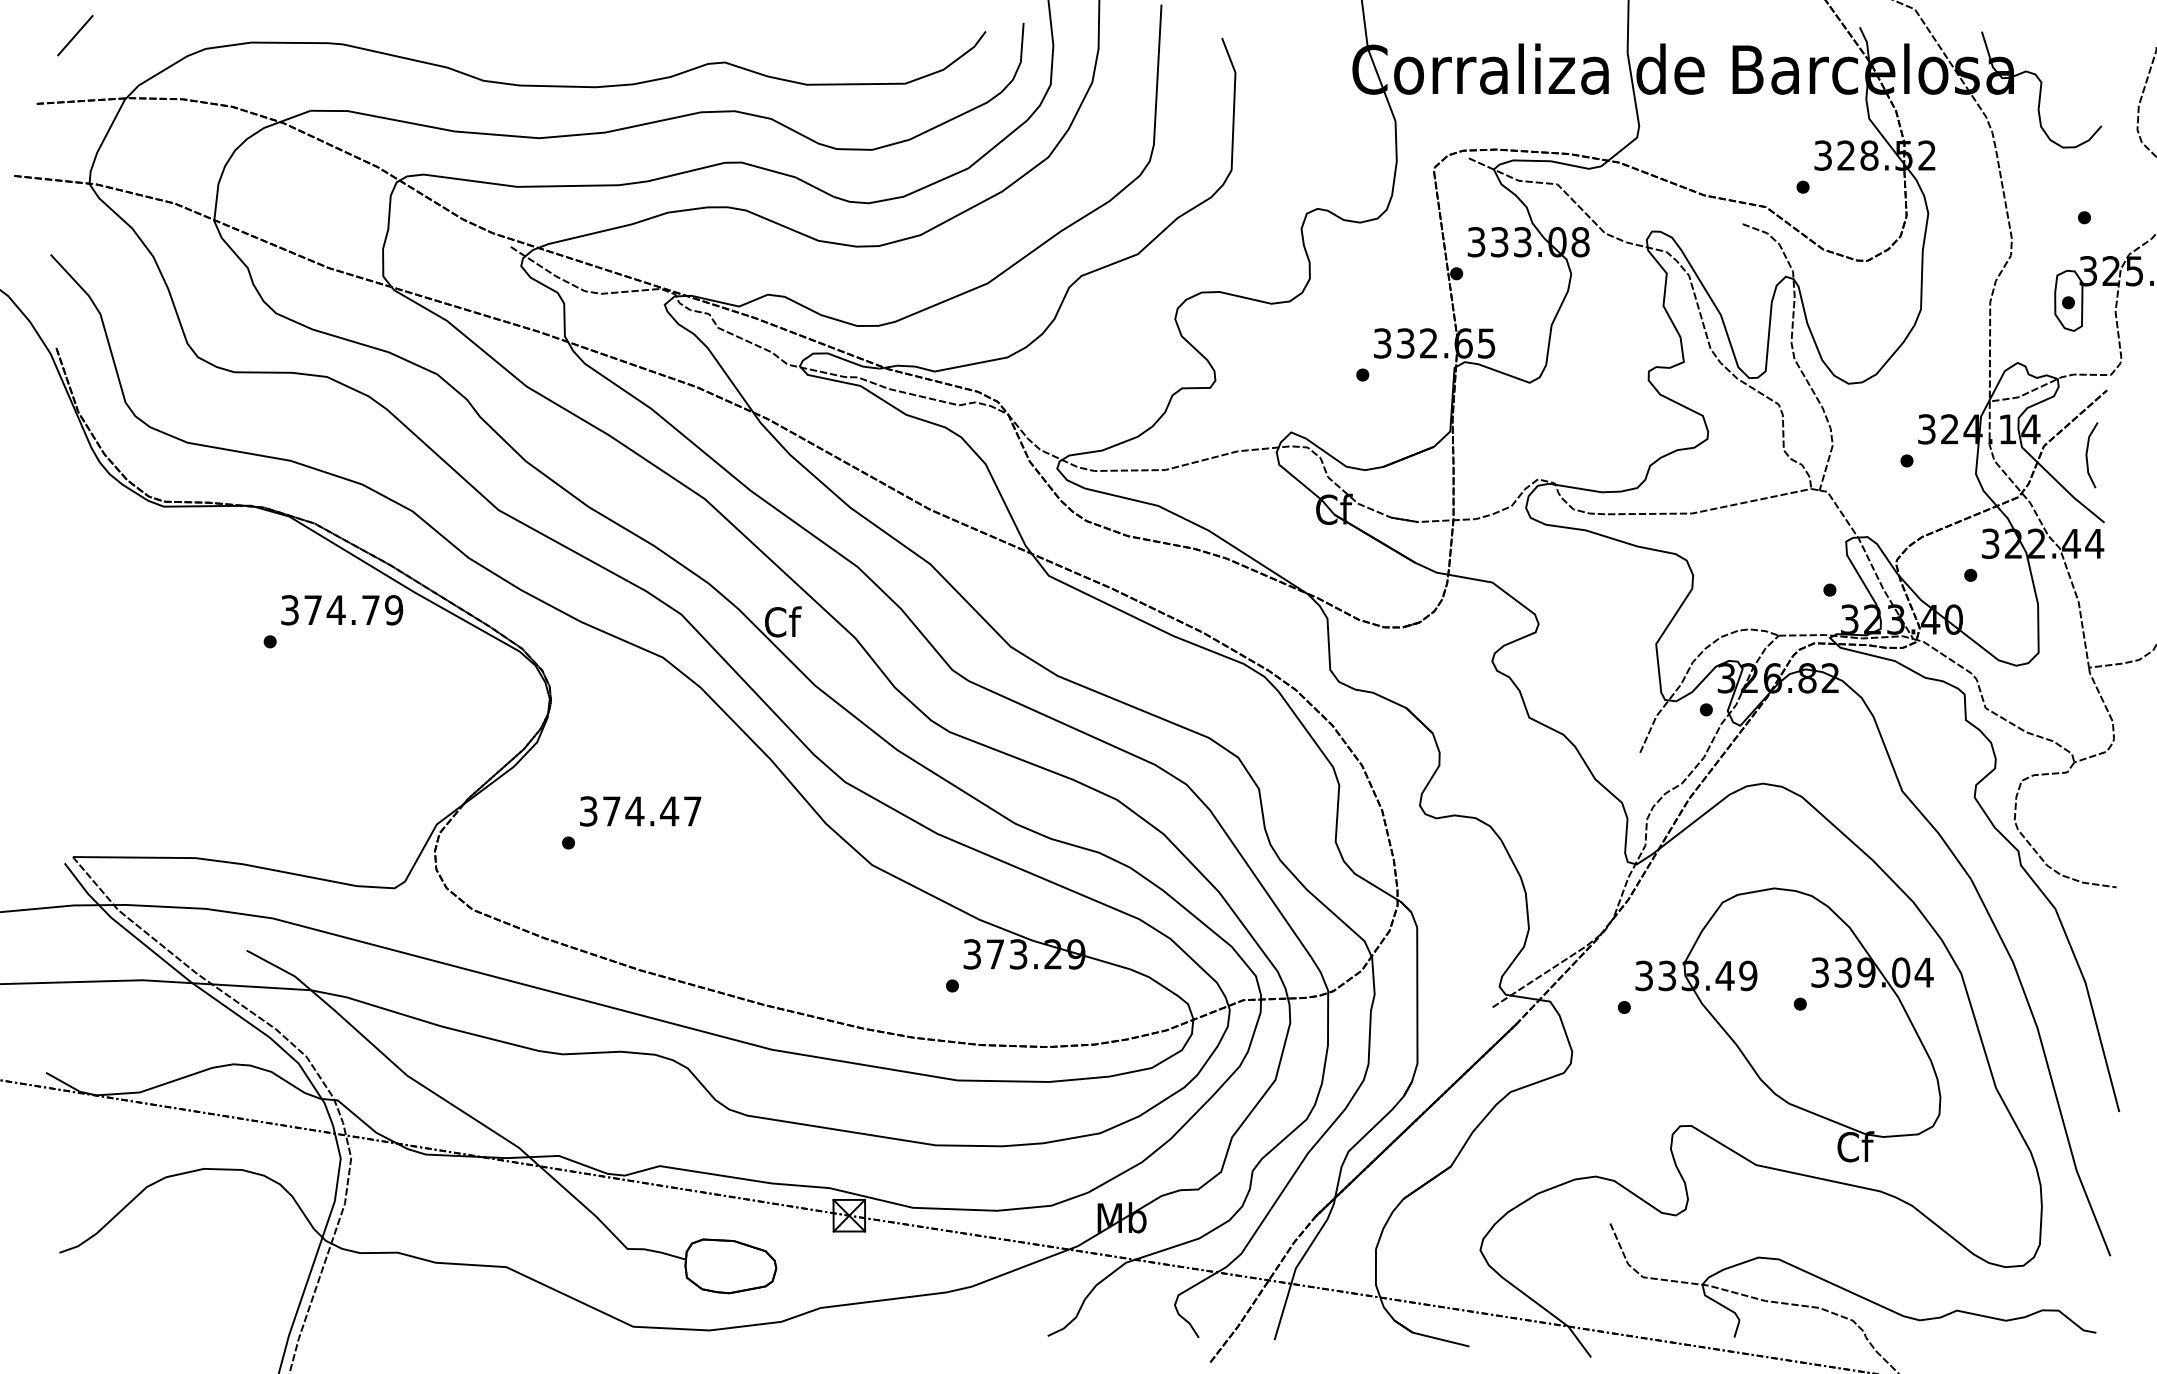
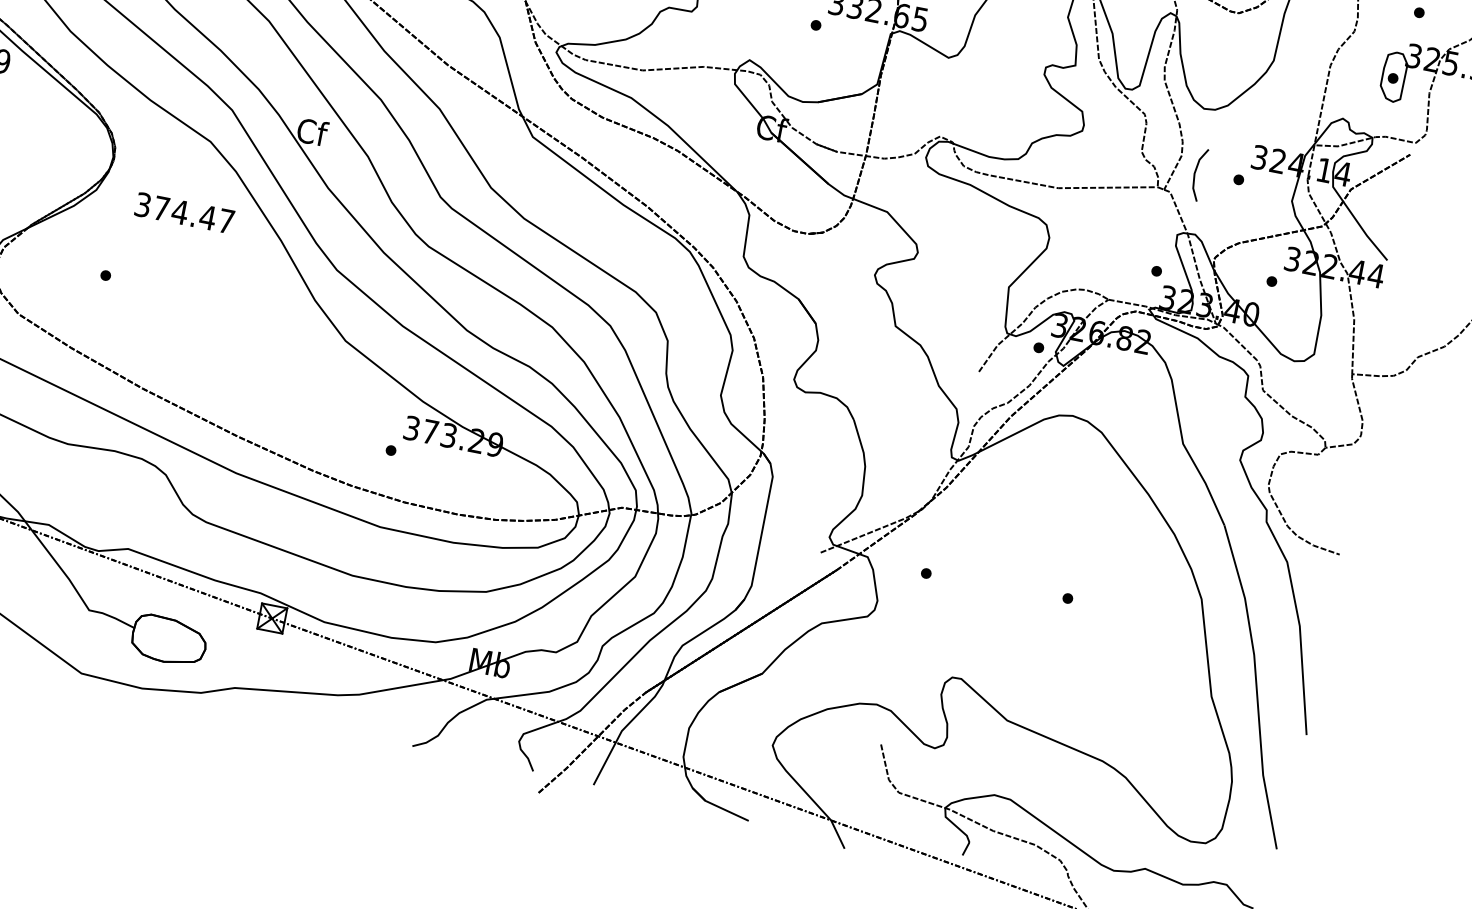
line: (2087, 455) -> (1195, 174), moved
text: (640, 811) -> (184, 213), moved
part: (1788, 1024) -> (1055, 612), removed

